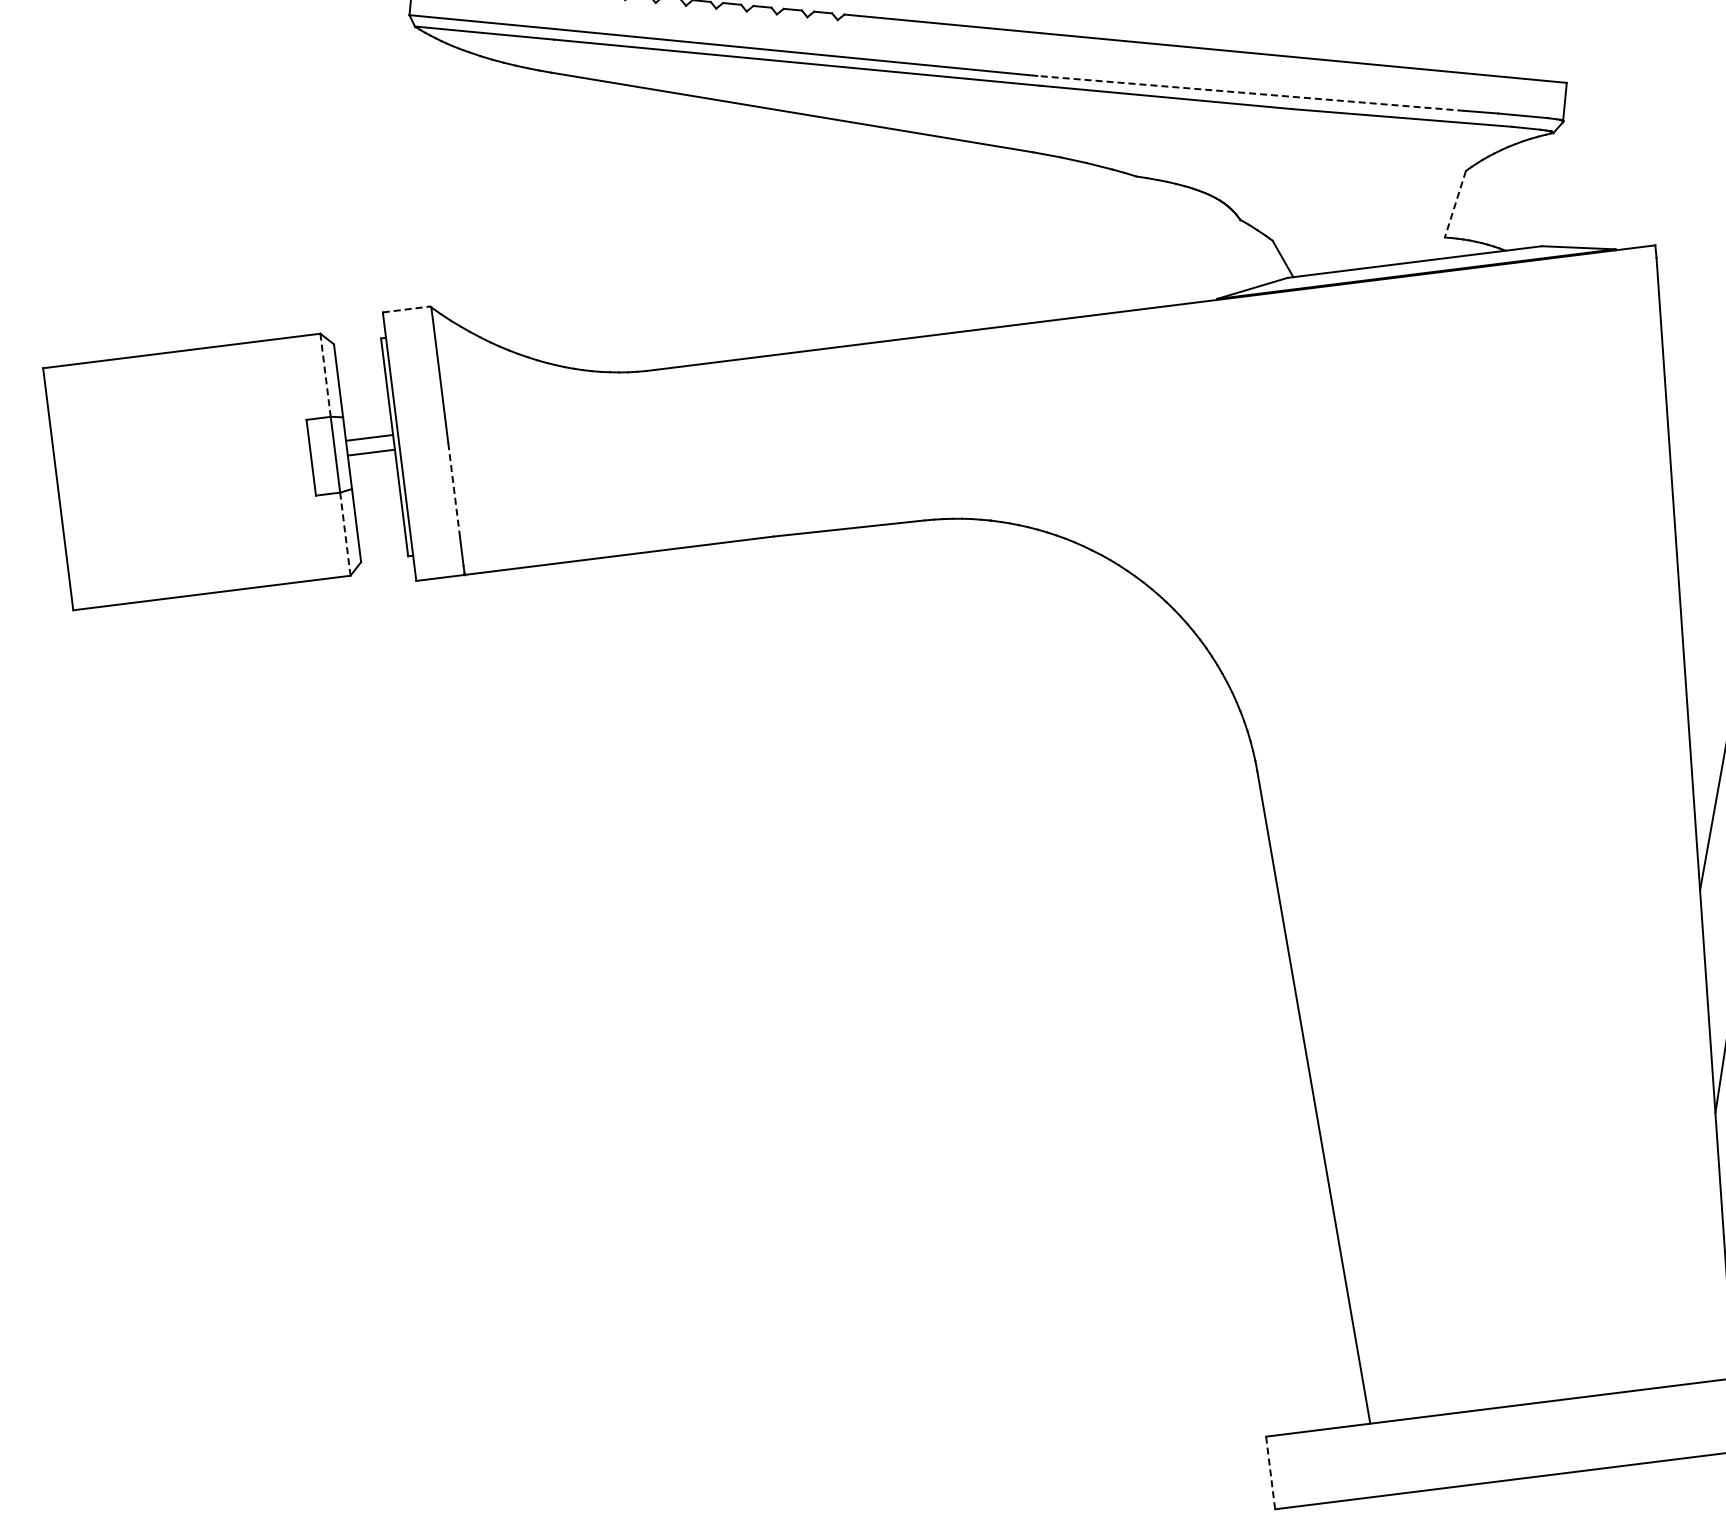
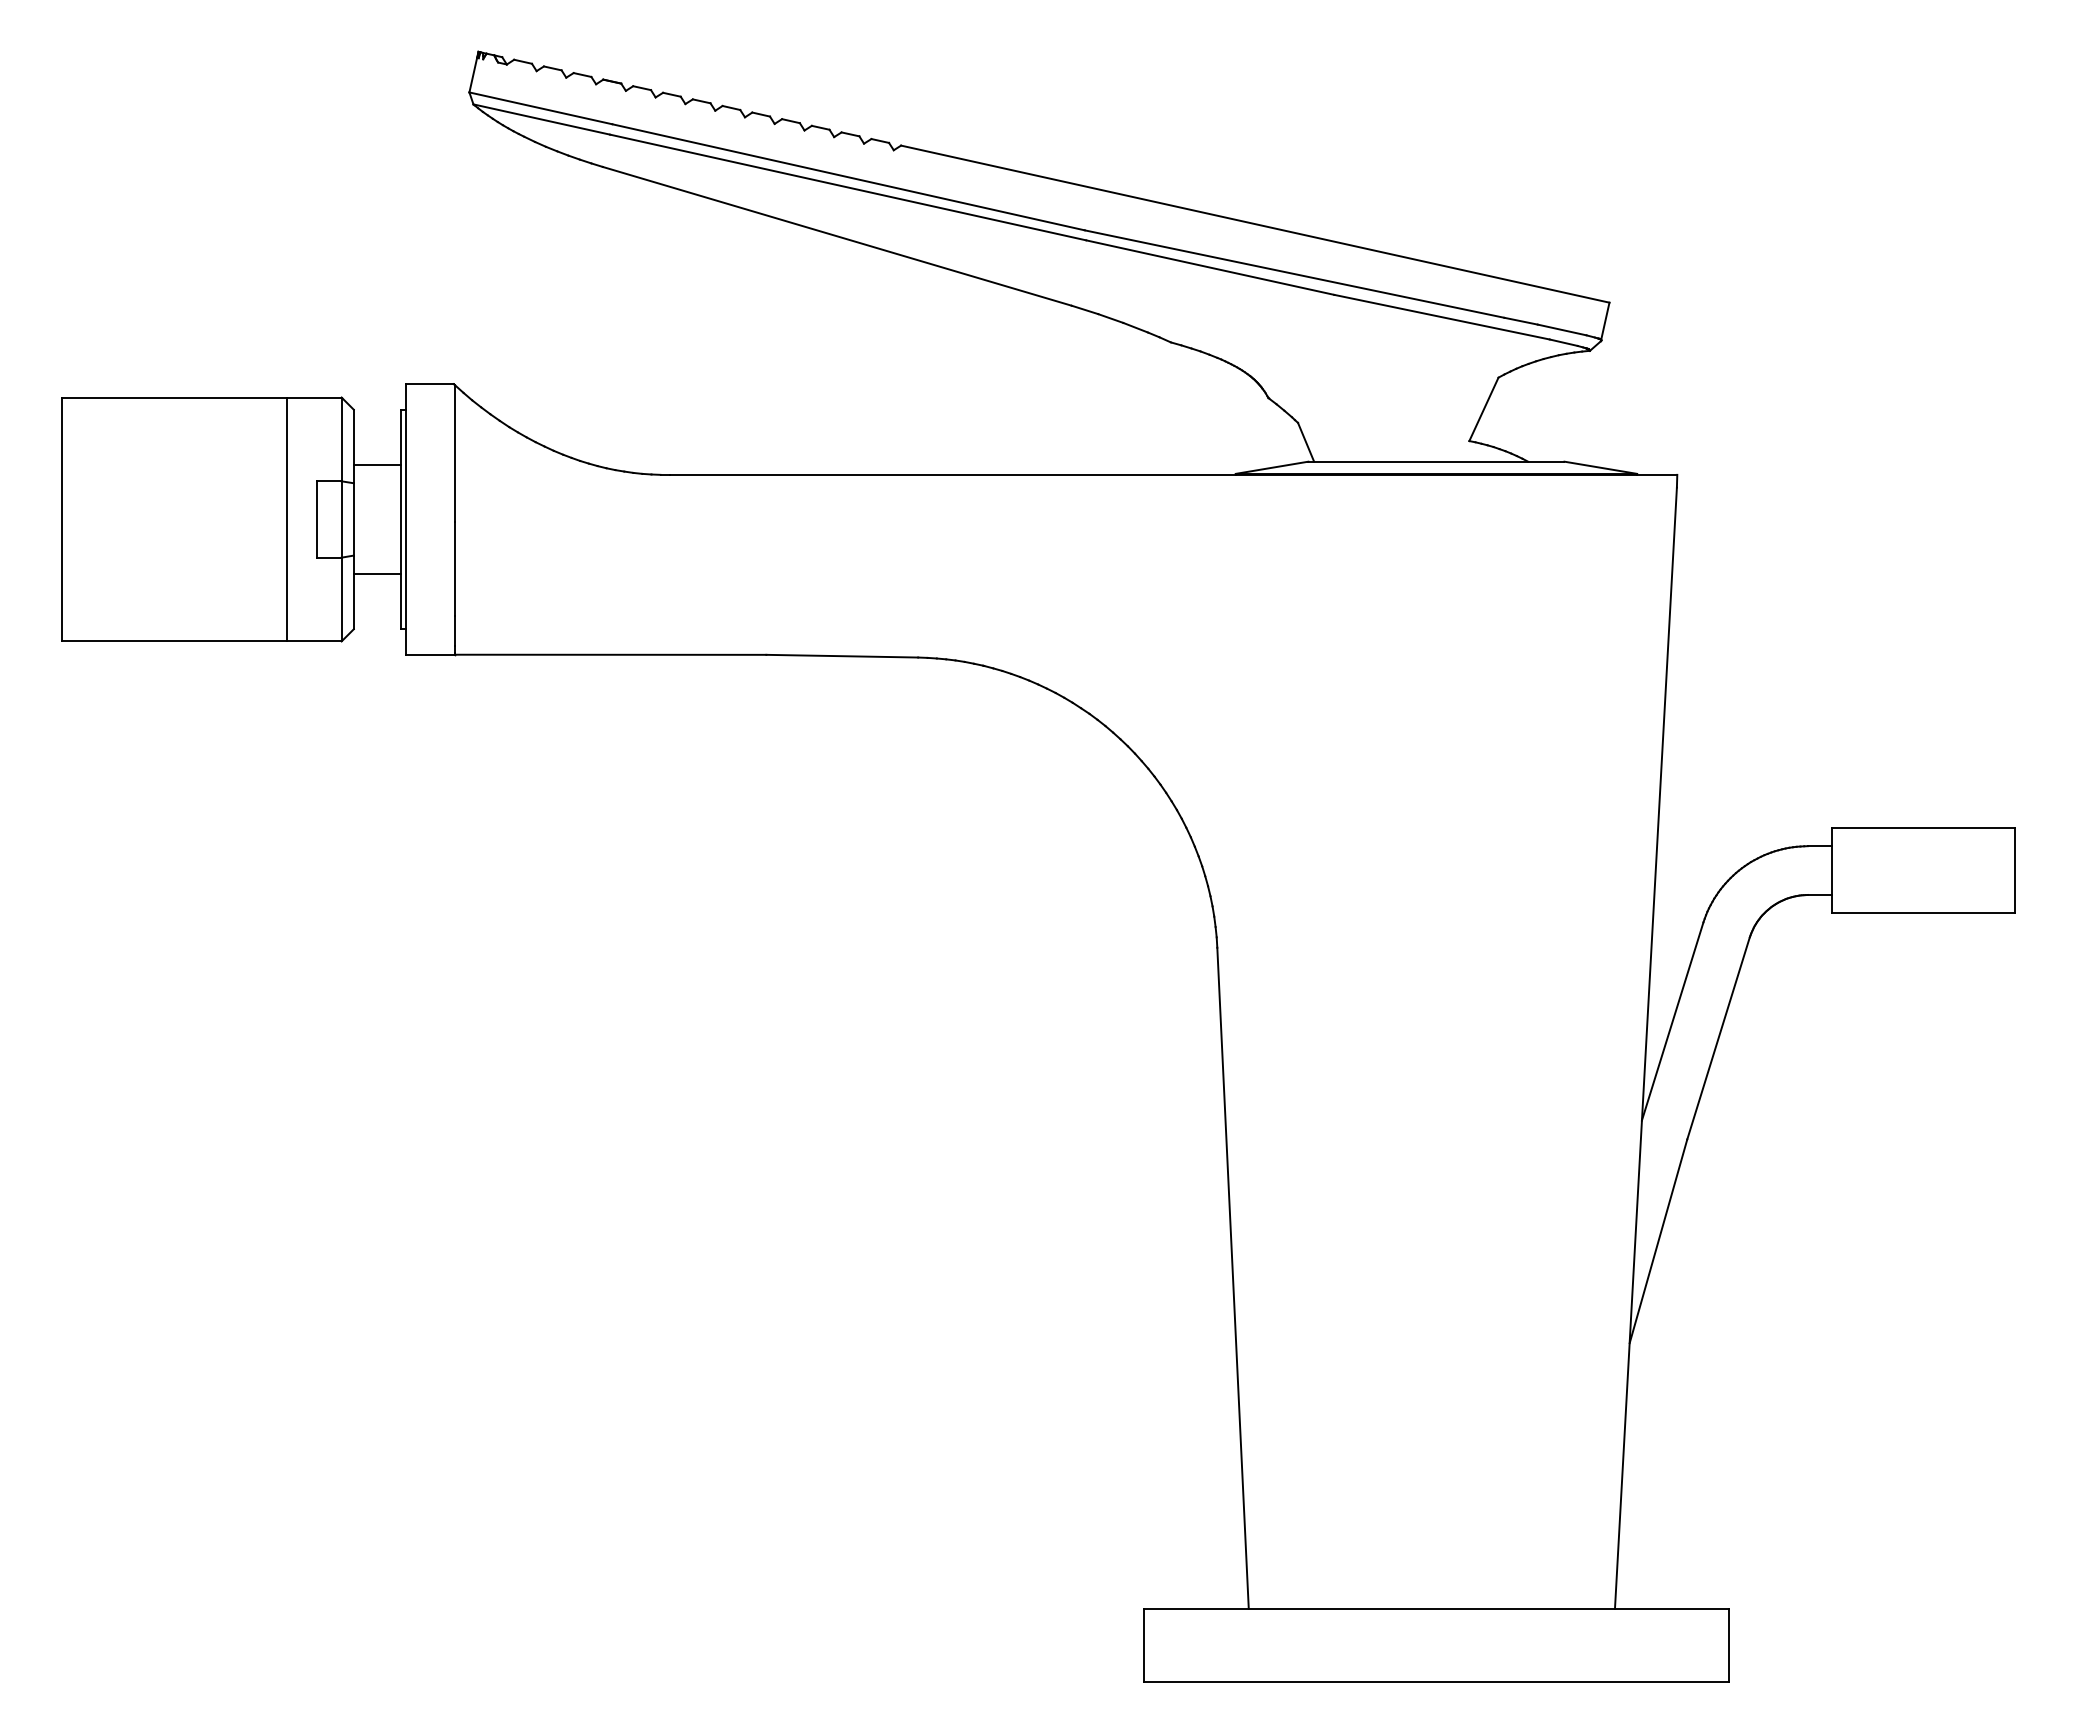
line: (1250, 92) -> (1294, 273), dashed -> solid
line: (1454, 204) -> (1483, 409), dashed -> solid
line: (406, 309) -> (430, 384), dashed -> solid
line: (325, 375) -> (341, 439), dashed -> solid
line: (369, 438) -> (377, 574), moved
line: (371, 452) -> (377, 464), moved
line: (280, 461) -> (286, 519), added
line: (454, 490) -> (455, 569), dashed -> solid
line: (345, 534) -> (341, 599), dashed -> solid
line: (1270, 1473) -> (1143, 1645), dashed -> solid

